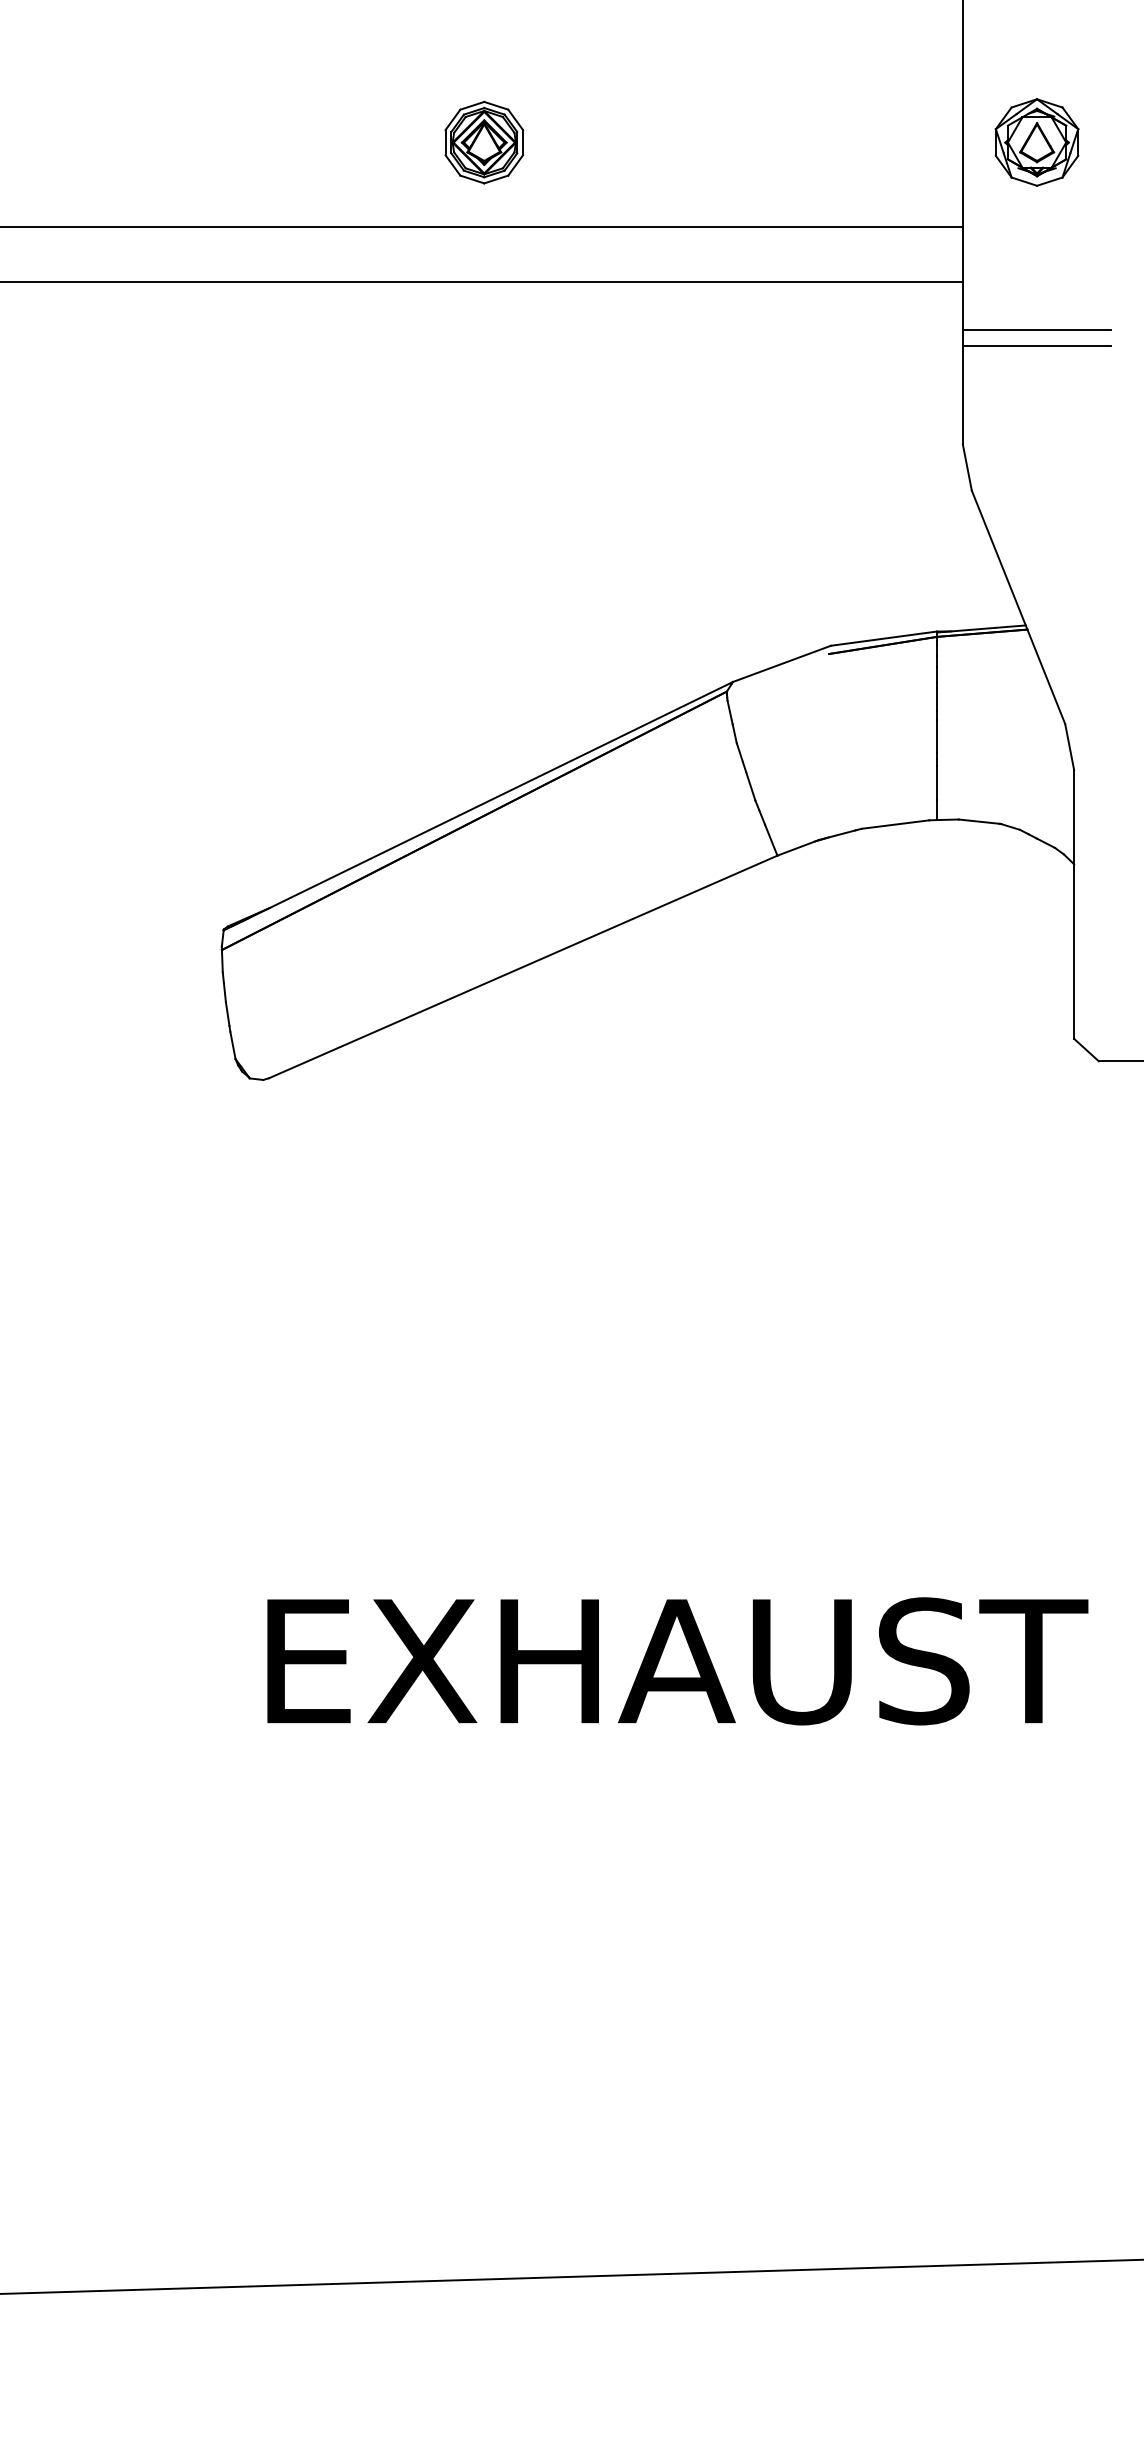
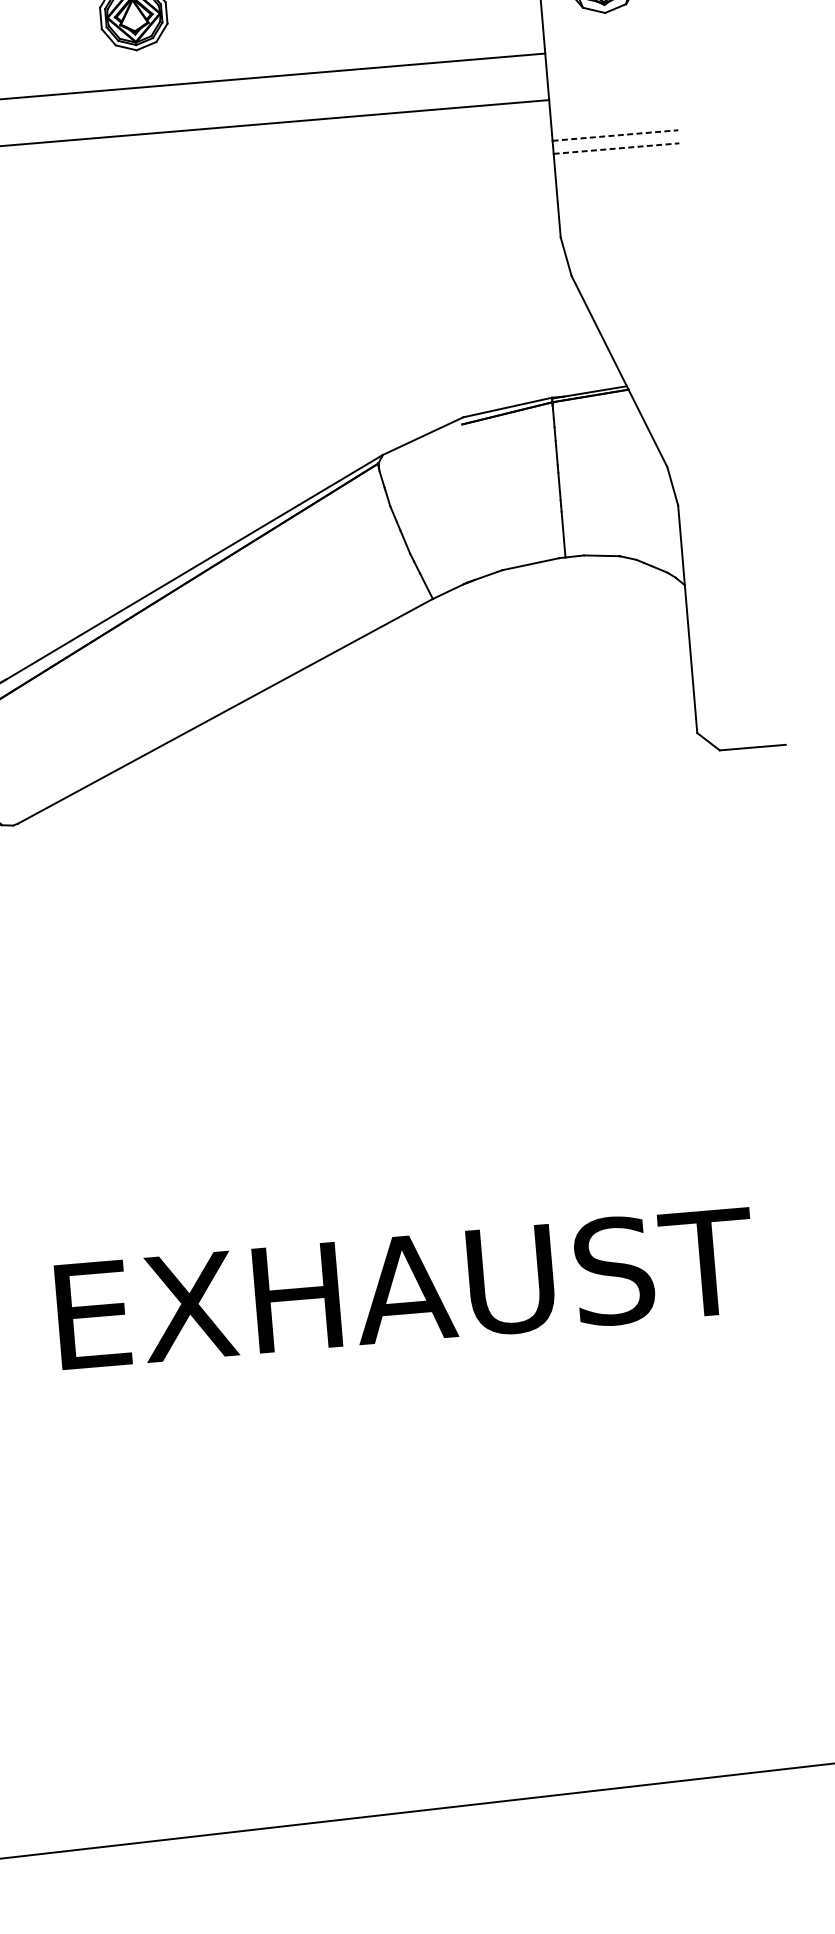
line: (1037, 330) -> (615, 135), solid -> dashed
line: (1037, 345) -> (616, 148), solid -> dashed

